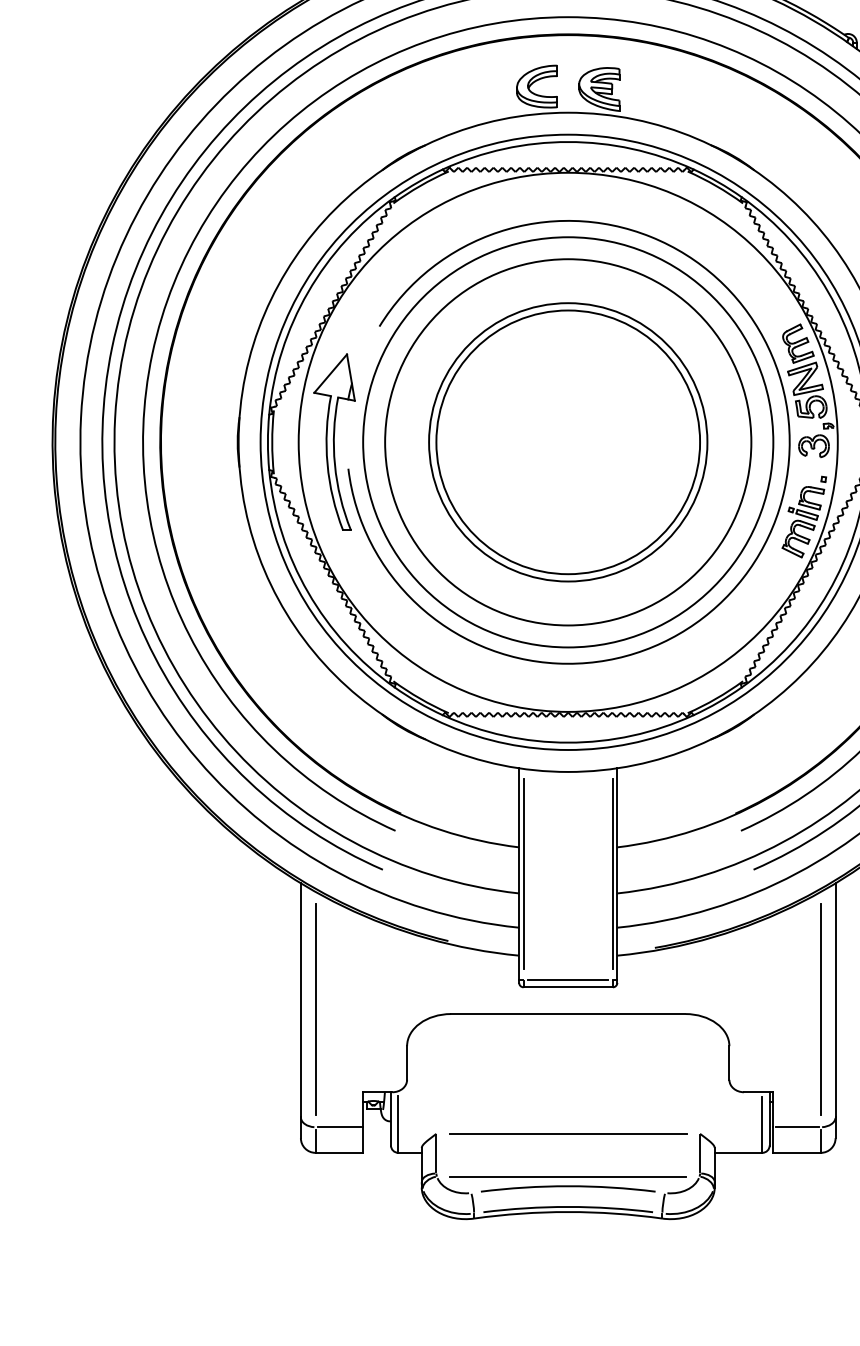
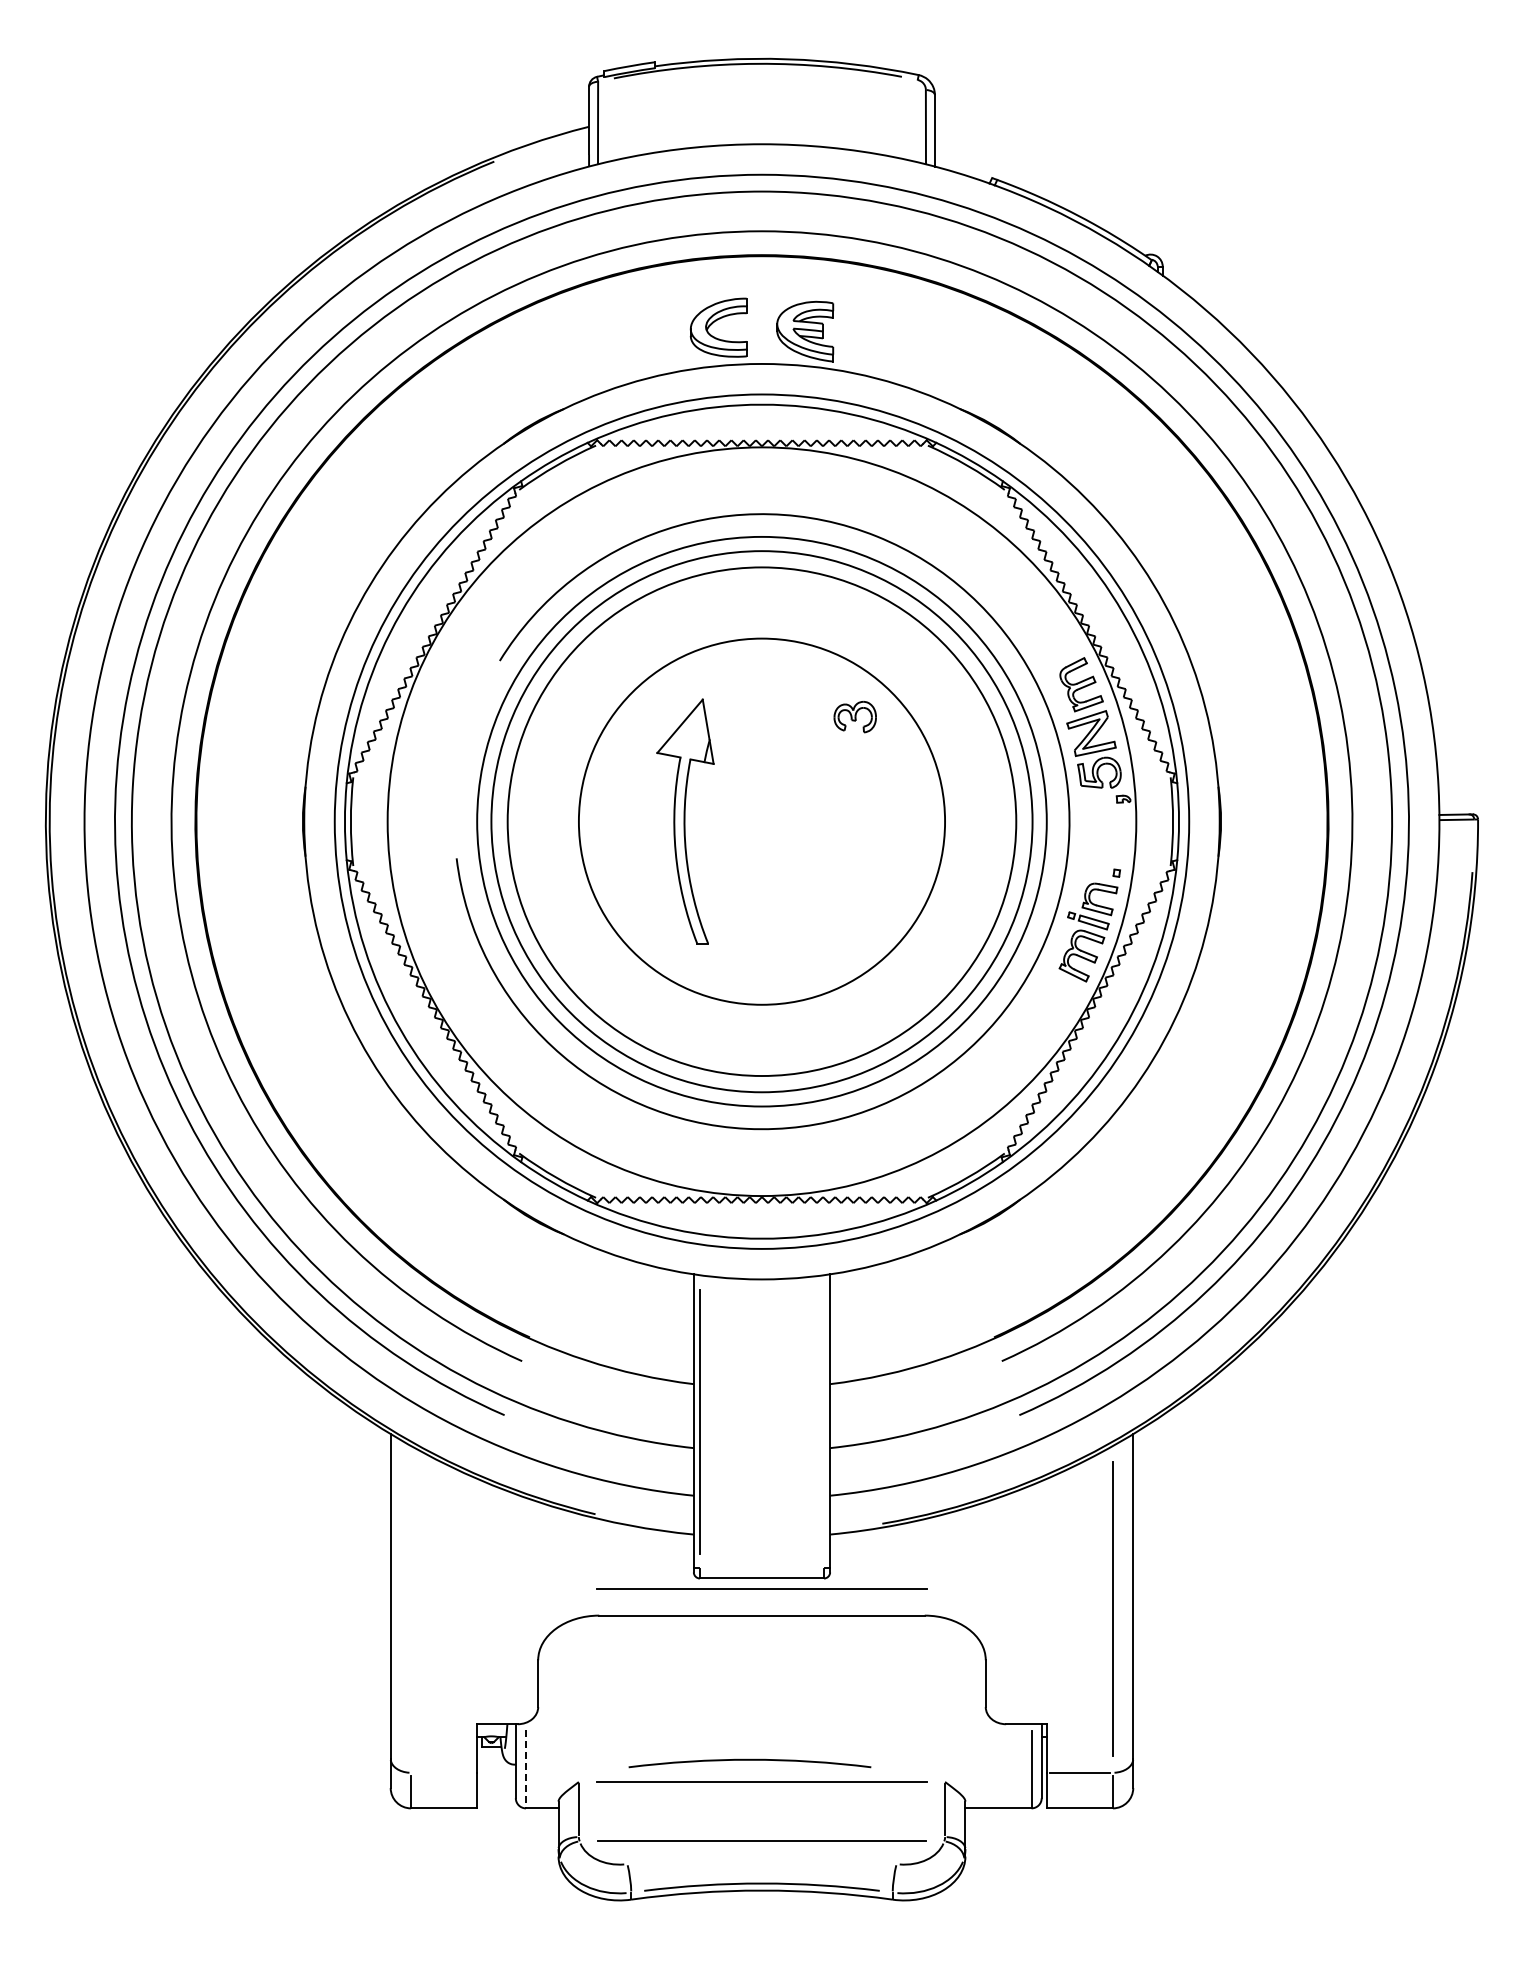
part: (334, 442) -> (685, 821), moved
circle: (567, 442) -> (761, 821), size x1.4
part: (813, 446) -> (854, 717), moved
line: (613, 874) -> (824, 1421), removed
line: (567, 980) -> (761, 1568), removed
line: (567, 994) -> (761, 1588), added
line: (315, 1008) -> (410, 1608), removed
line: (398, 1124) -> (526, 1769), solid -> dashed
line: (338, 1127) -> (443, 1772), removed
curve: (567, 1186) -> (749, 1760), moved

